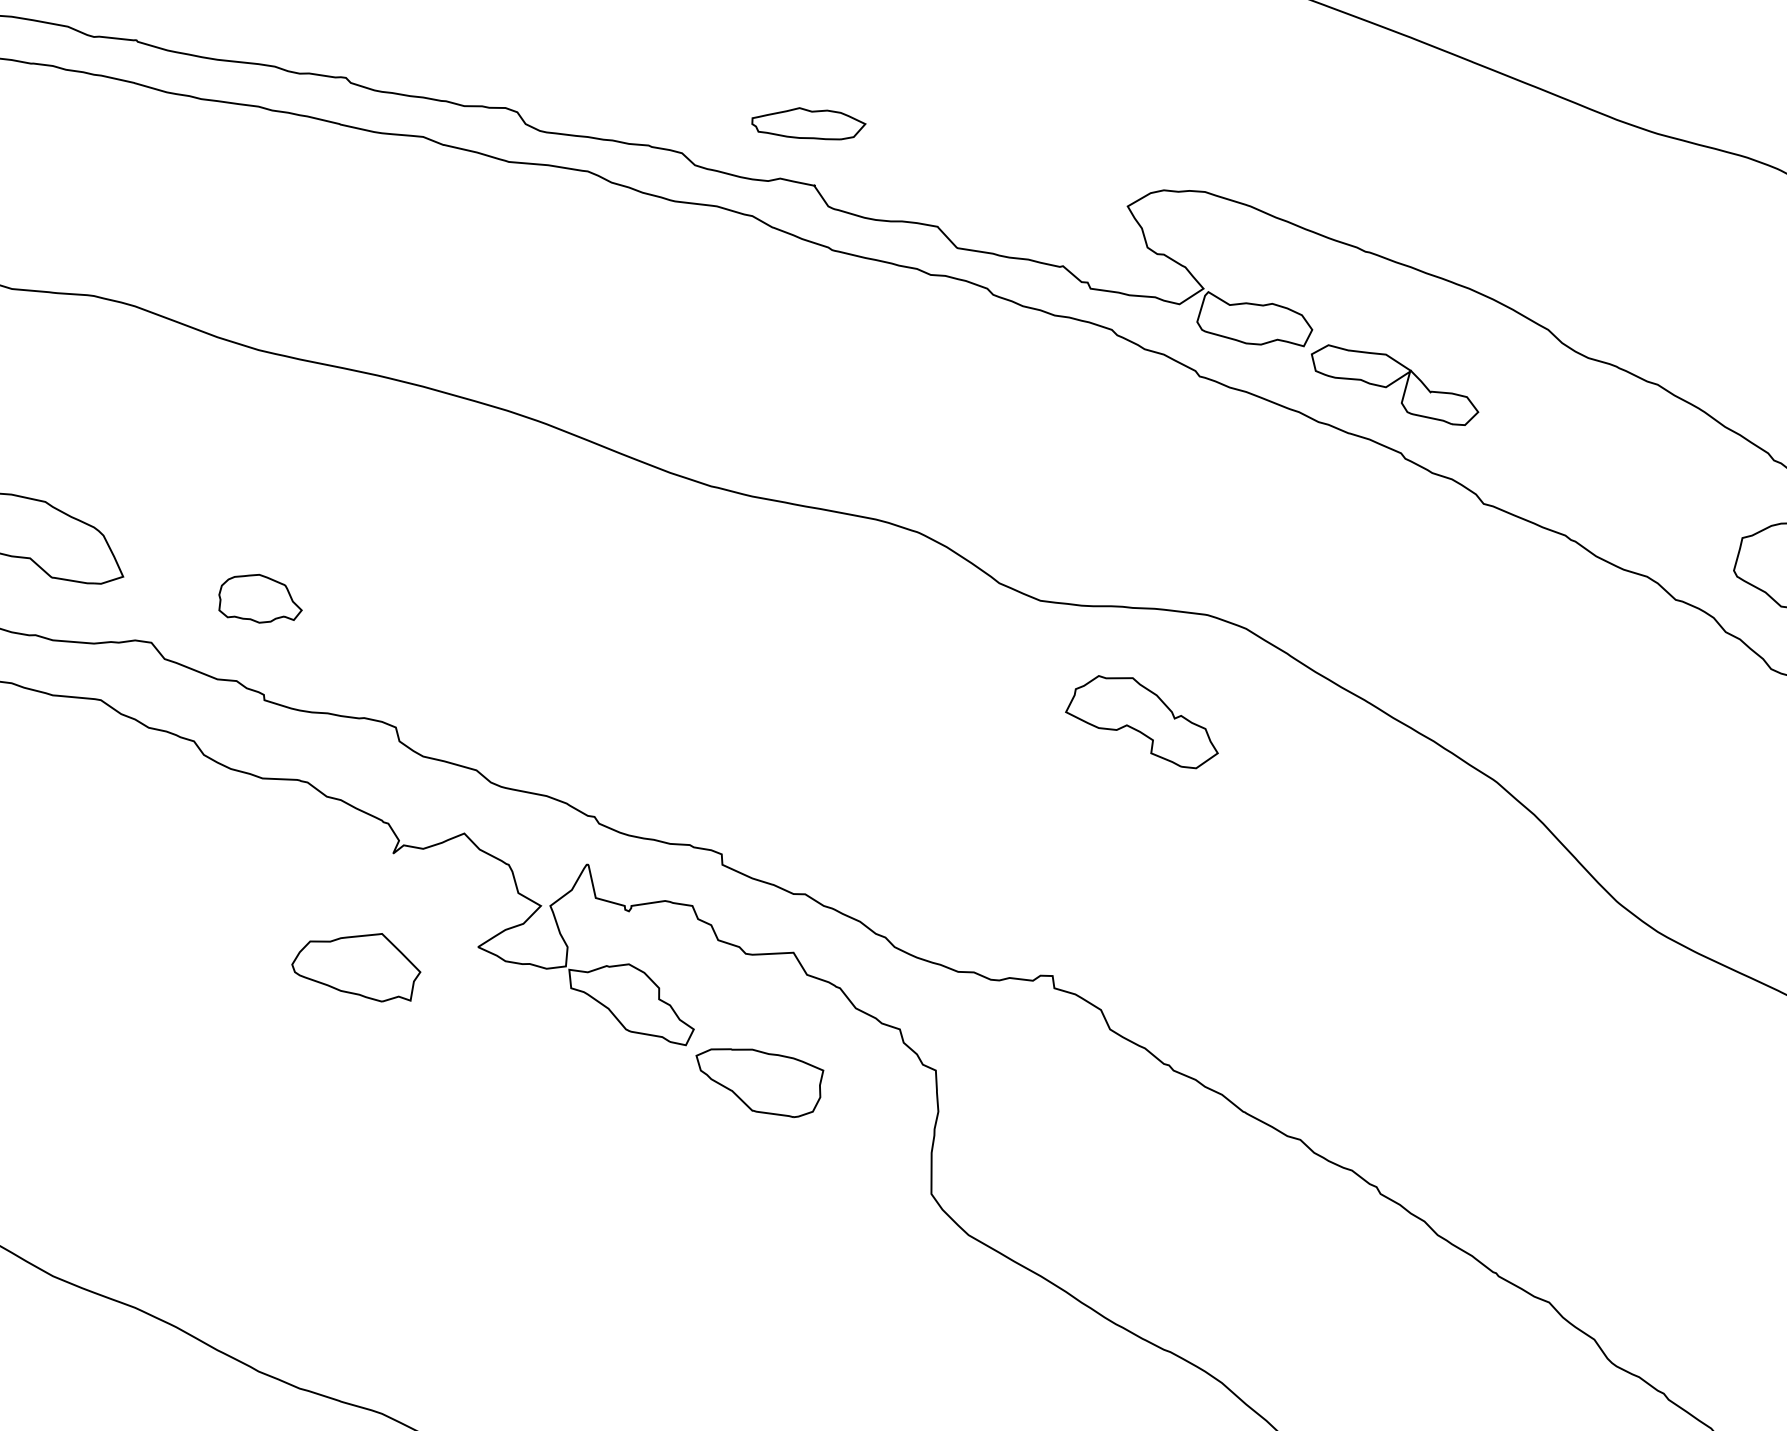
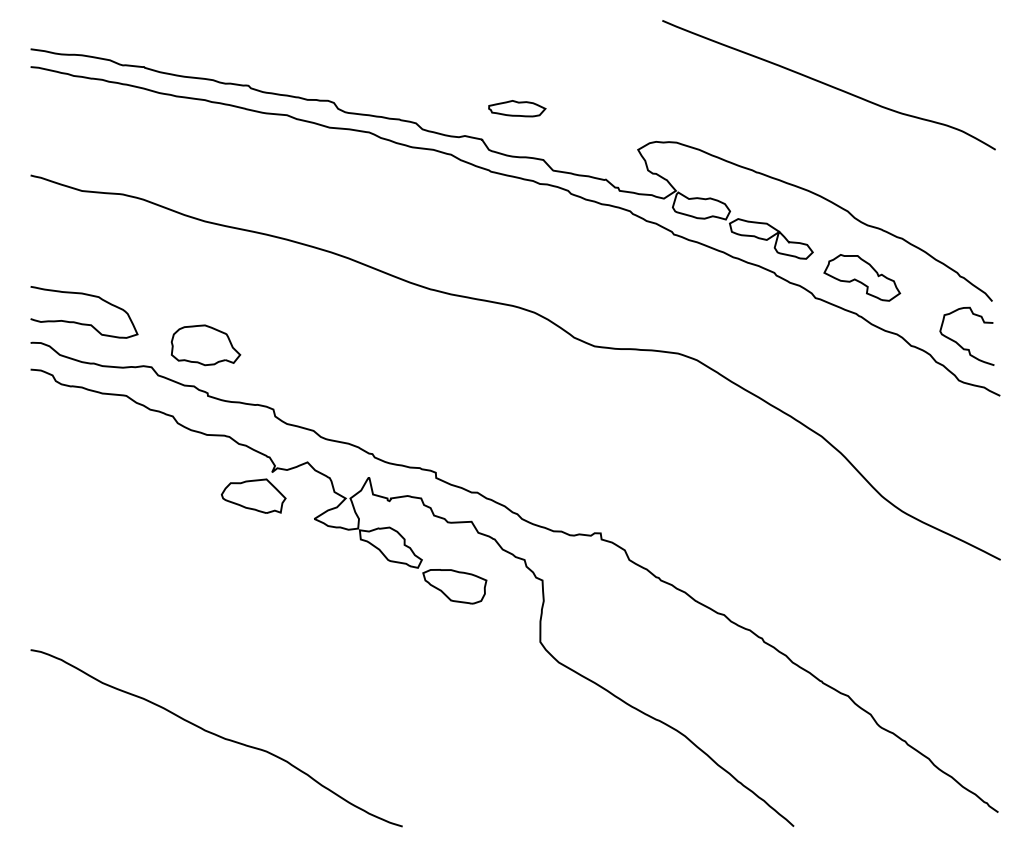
part: (809, 123) -> (517, 108), moved
part: (259, 598) -> (205, 345), size x1.67
part: (1142, 721) -> (862, 277), moved
part: (355, 966) -> (253, 495), moved

